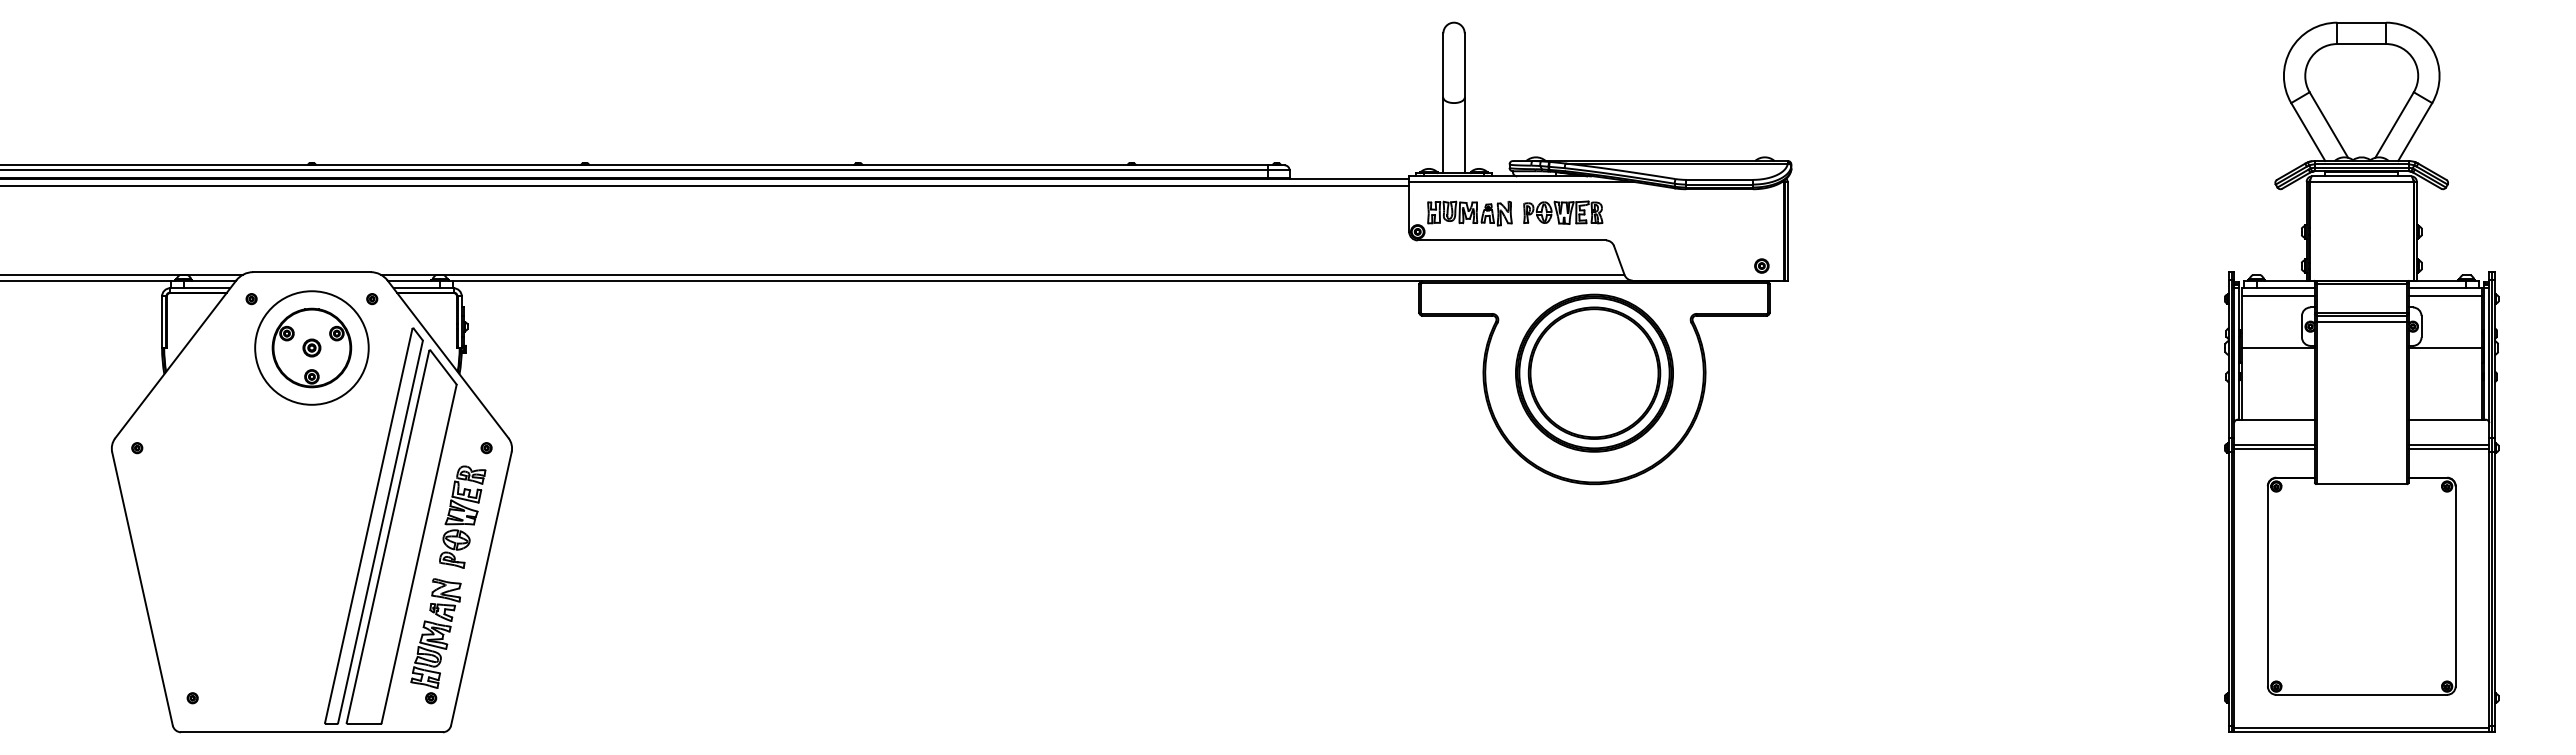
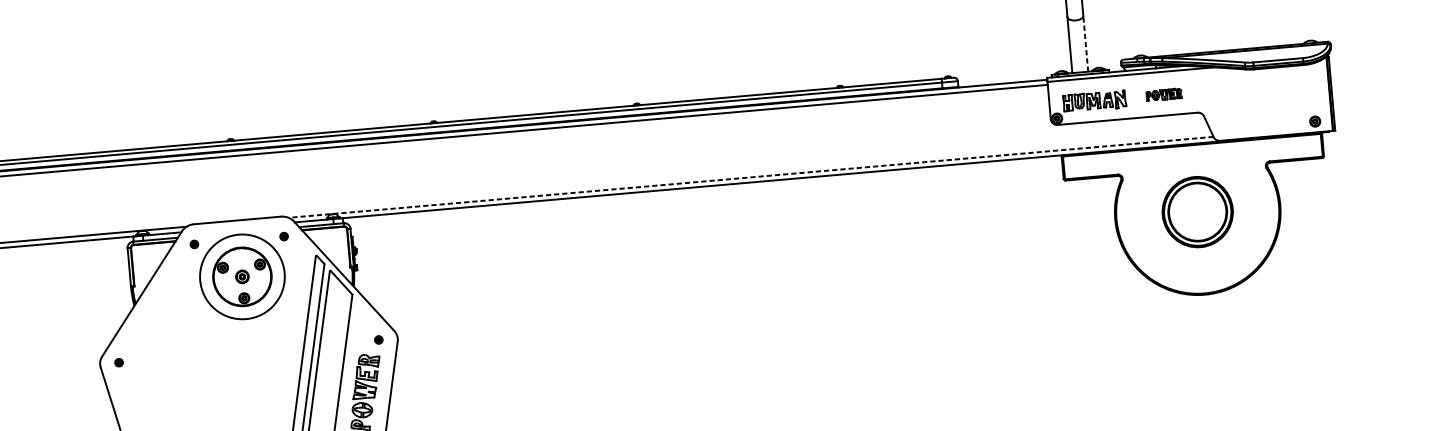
line: (1464, 135) -> (1085, 43), solid -> dashed
part: (1563, 212) -> (1164, 94), size x0.6
line: (1002, 274) -> (751, 177), solid -> dashed
part: (1594, 372) -> (1197, 211), size x0.6

